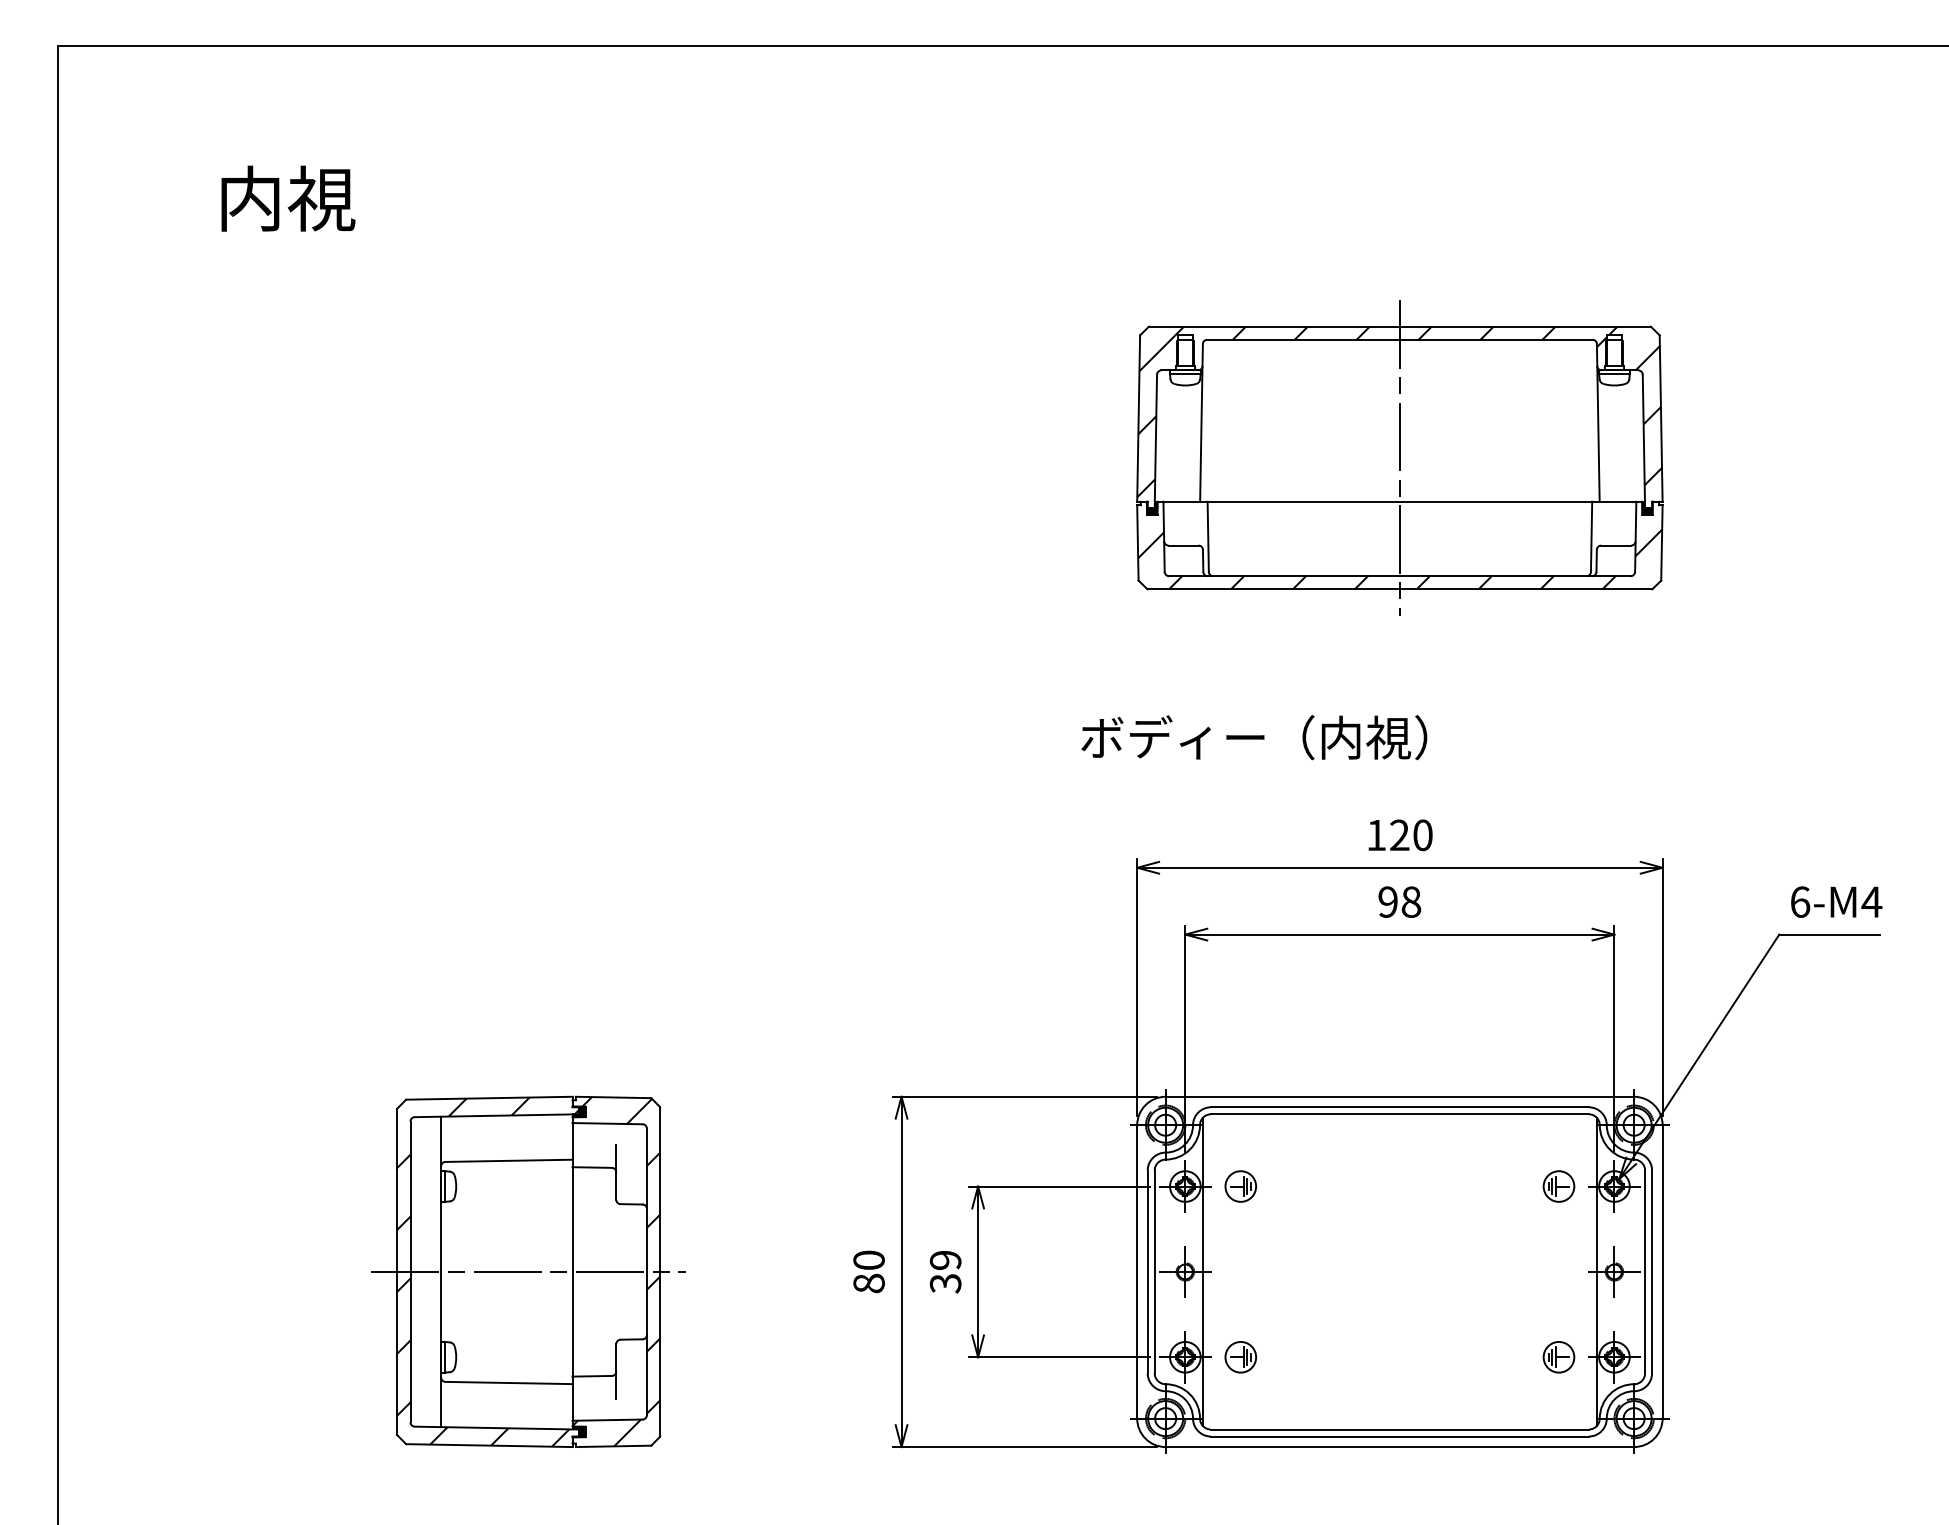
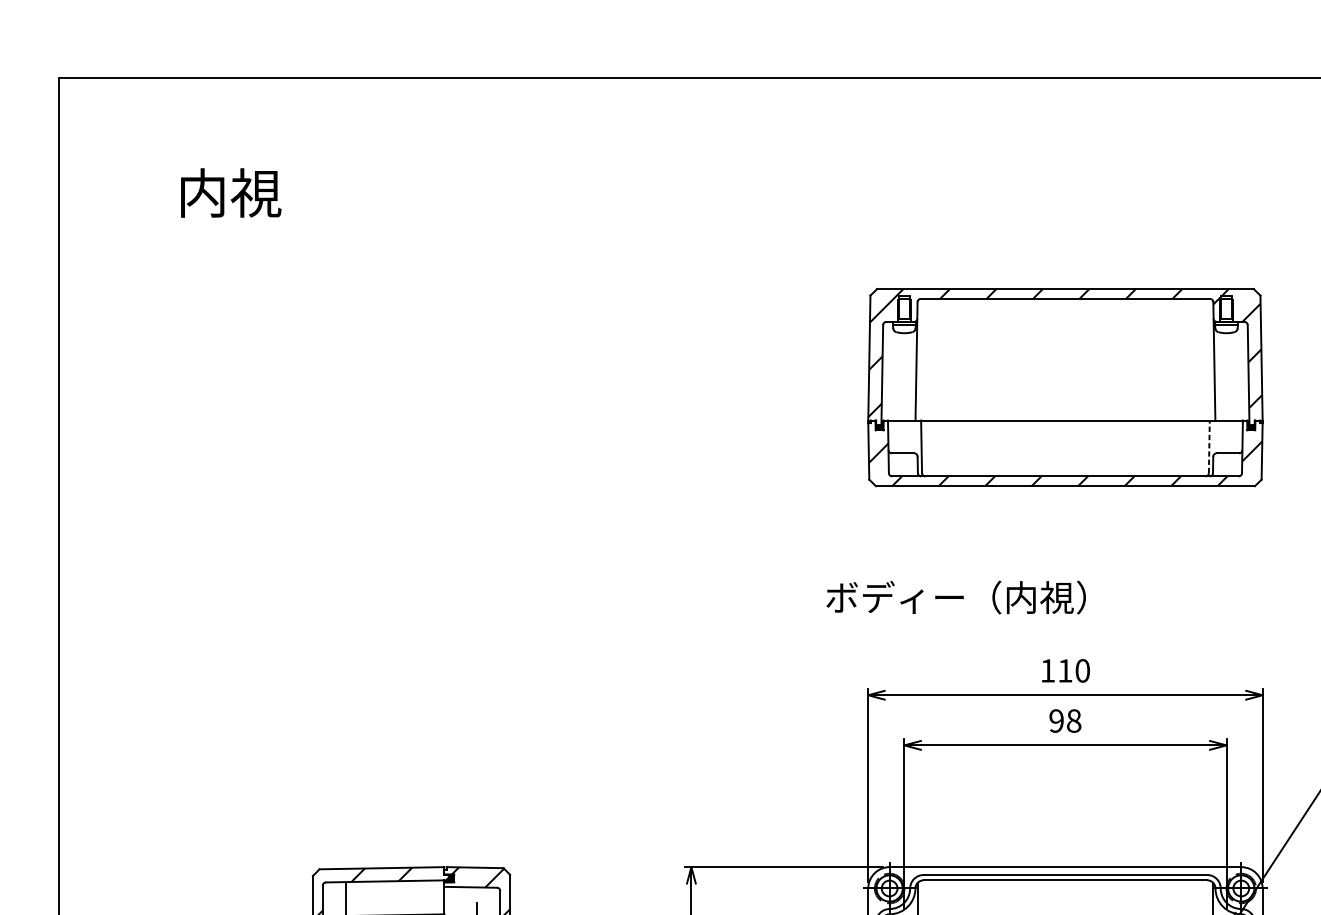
line: (1399, 457) -> (1065, 387), removed
line: (1591, 536) -> (1209, 446), solid -> dashed
text: (1399, 834) -> (1065, 670), 120 -> 110

